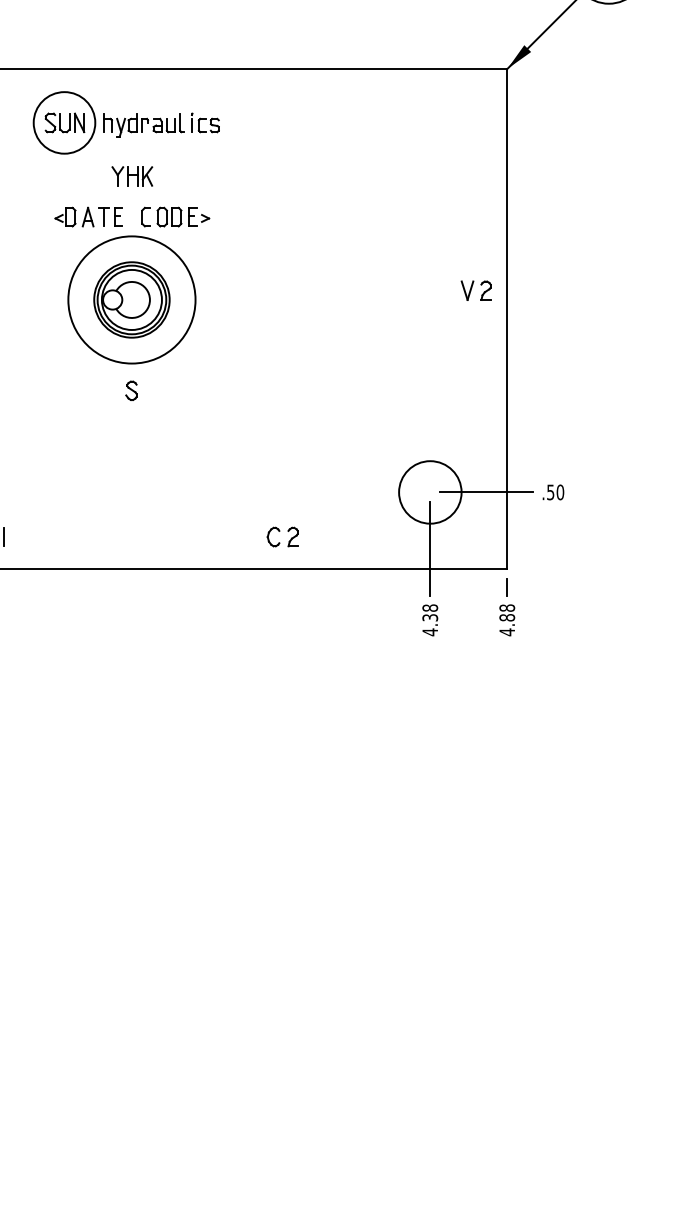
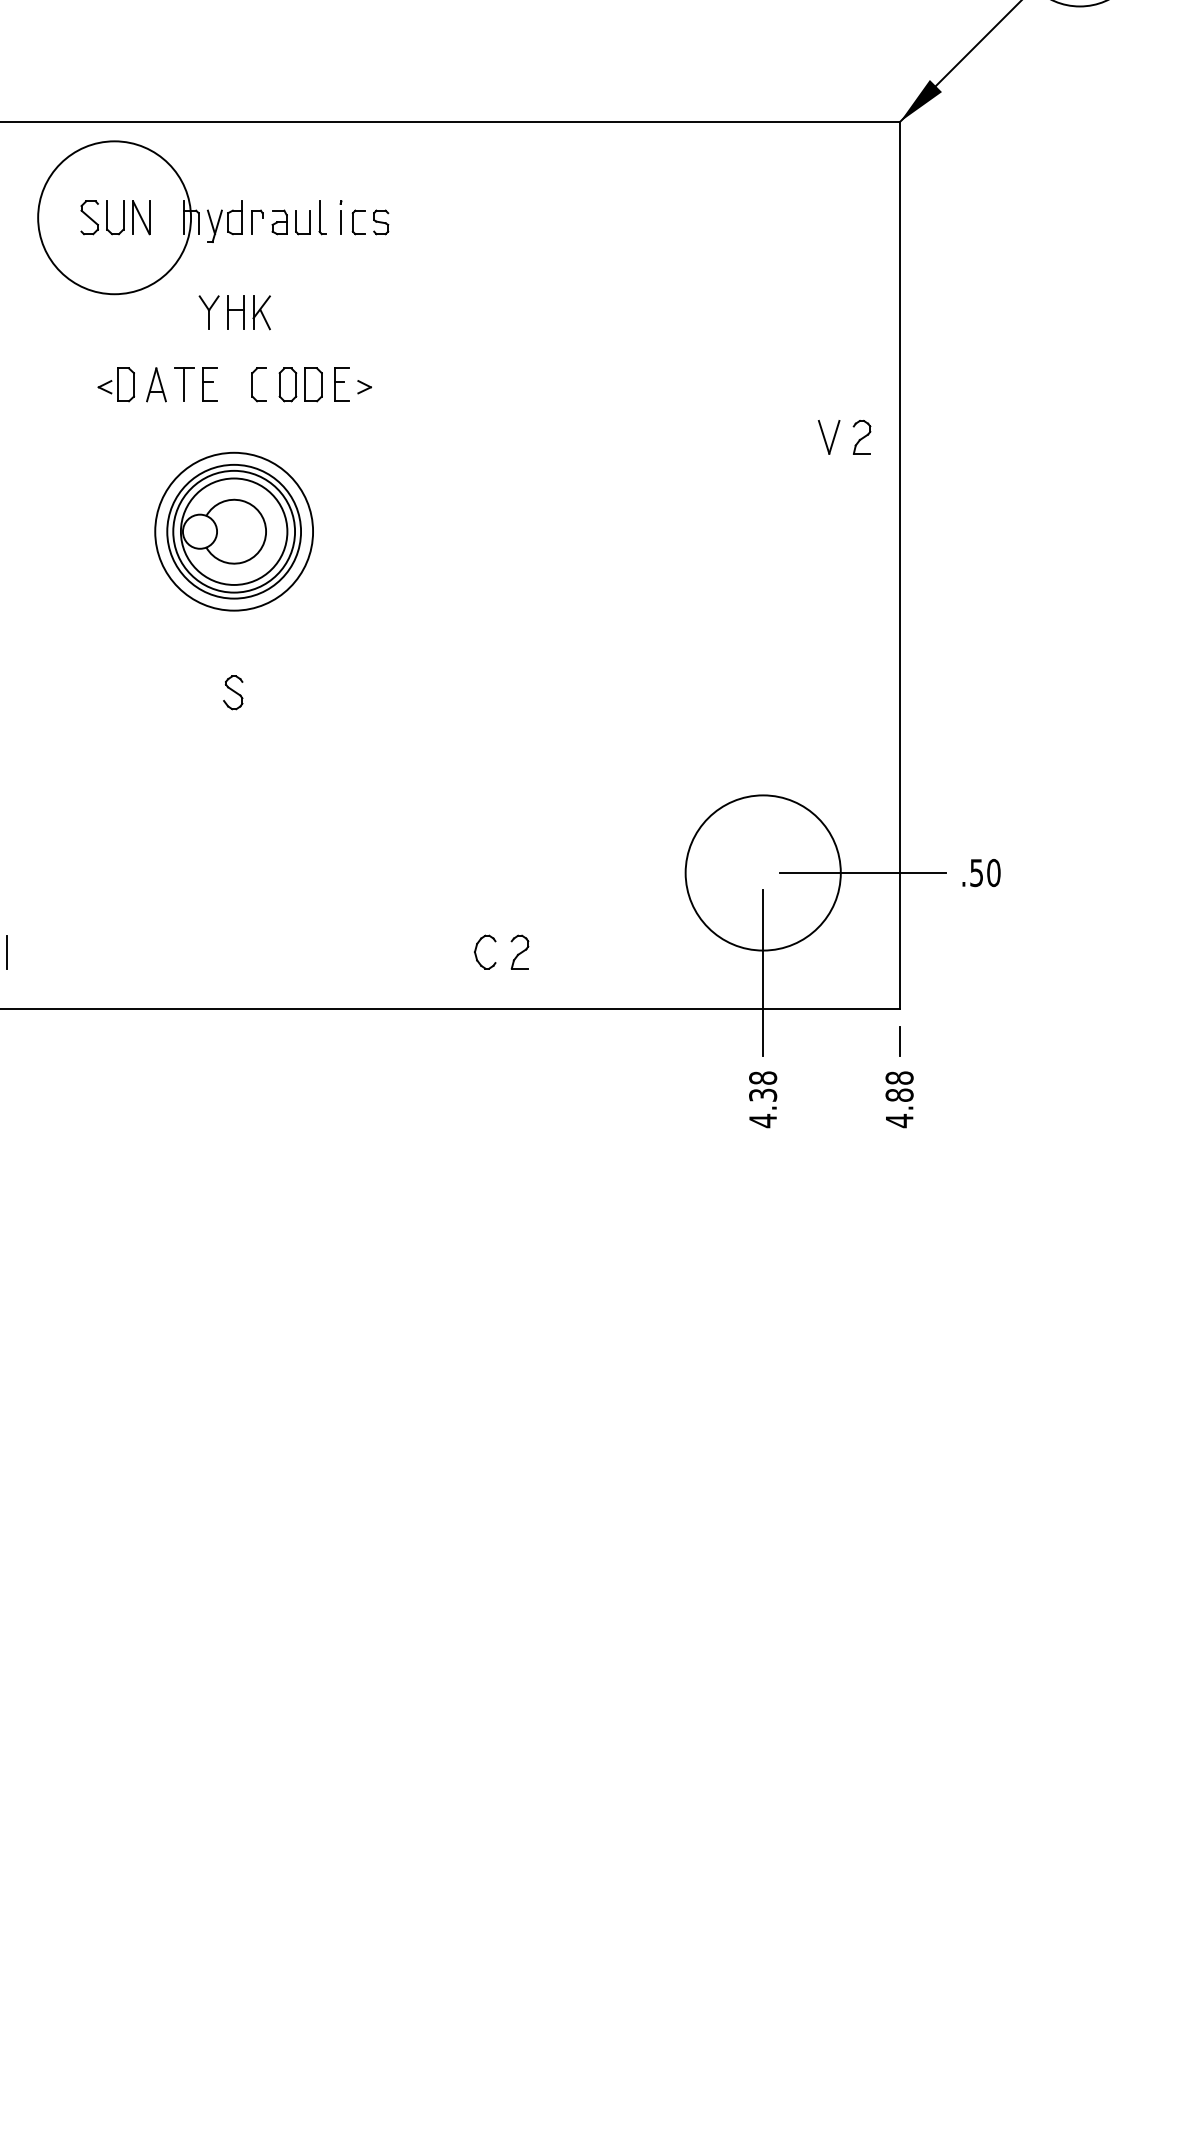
circle: (64, 122) -> (114, 217), size x1.4
part: (475, 290) -> (843, 436), moved
circle: (131, 299) -> (233, 530), size x0.7
circle: (430, 492) -> (763, 873), size x1.4

